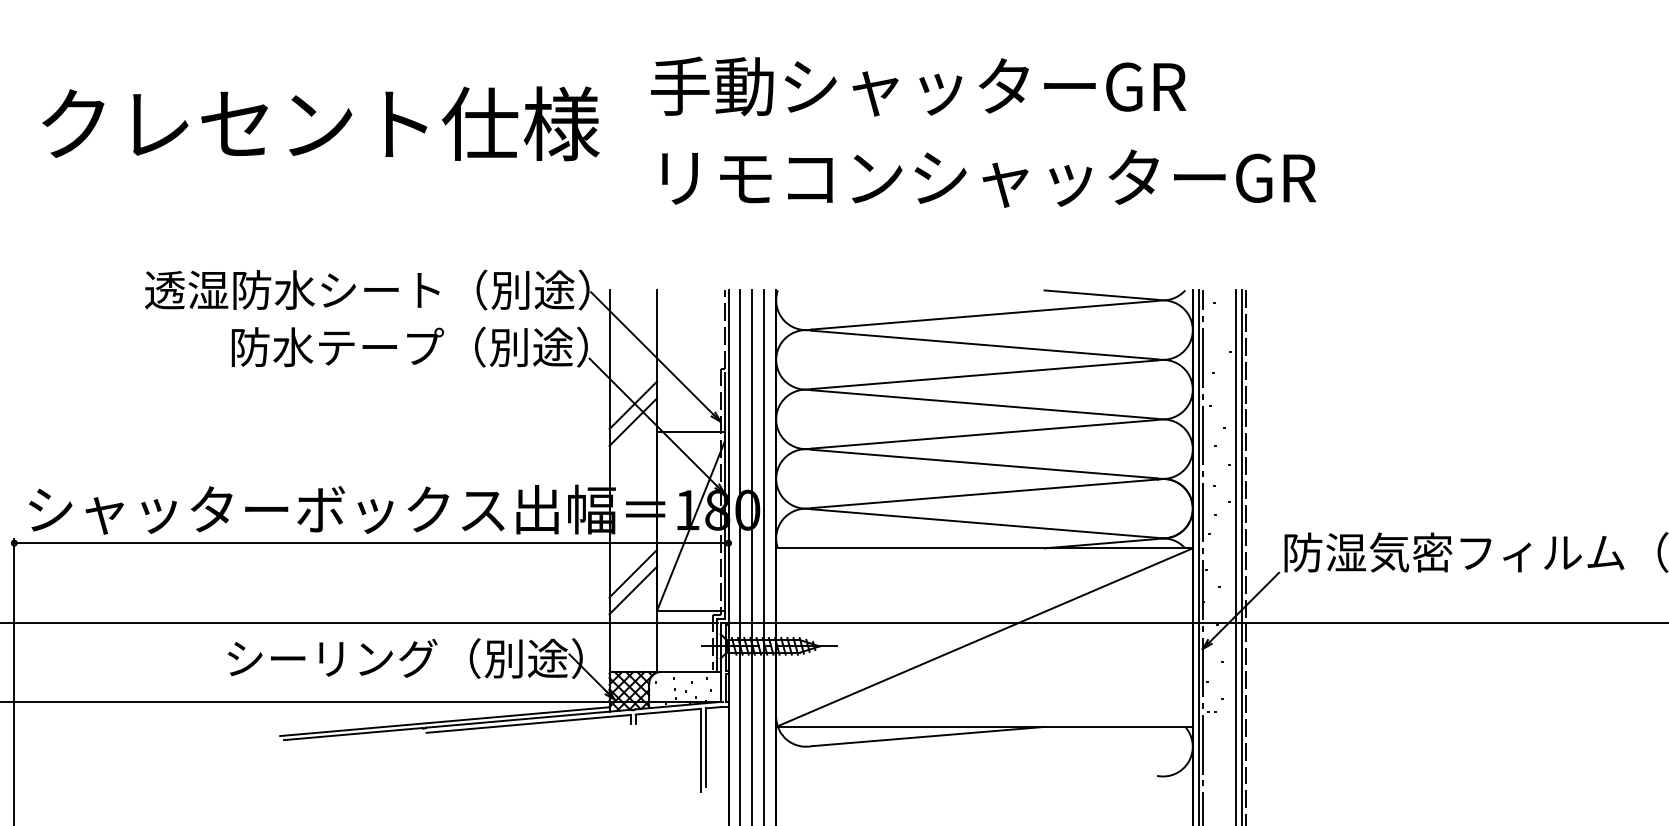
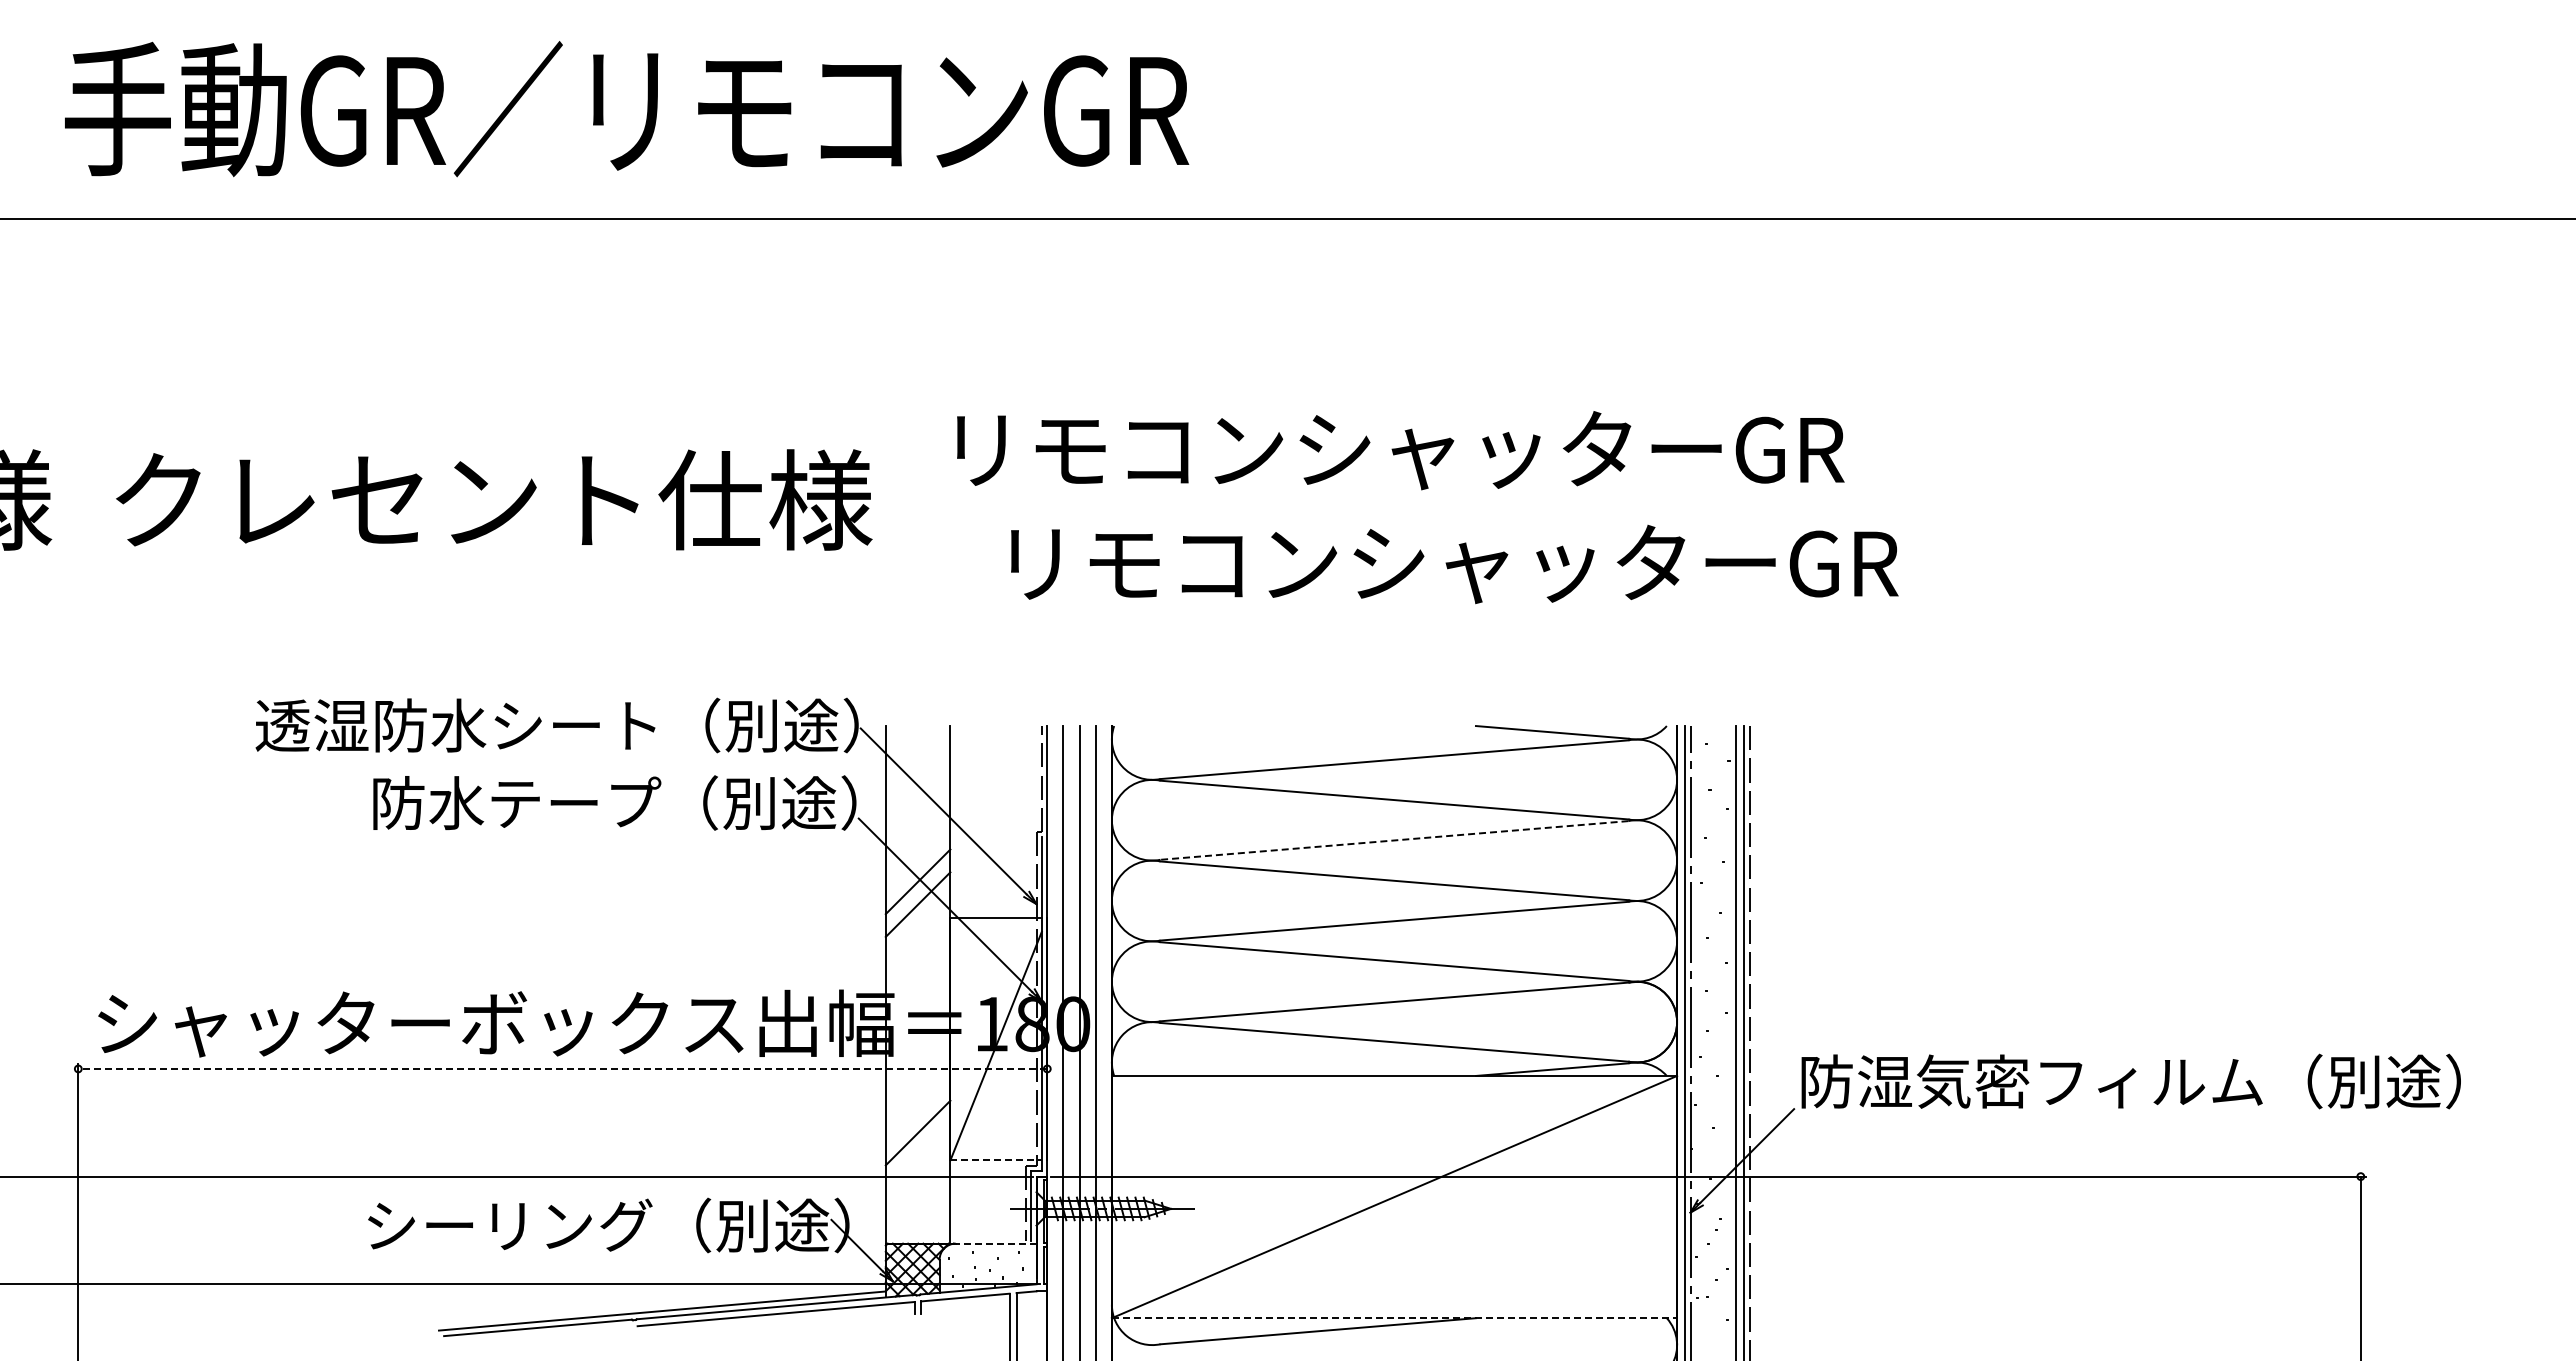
text: (983, 86) -> (1393, 449), 手動シャッターGR -> リモコンシャッターGR
text: (988, 178) -> (1454, 564), moved
line: (984, 374) -> (1394, 840), solid -> dashed
line: (371, 542) -> (562, 1068), solid -> dashed
line: (632, 573) -> (917, 1109), removed
line: (691, 610) -> (996, 1160), solid -> dashed
line: (690, 671) -> (995, 1243), solid -> dashed
line: (984, 727) -> (1394, 1318), solid -> dashed

